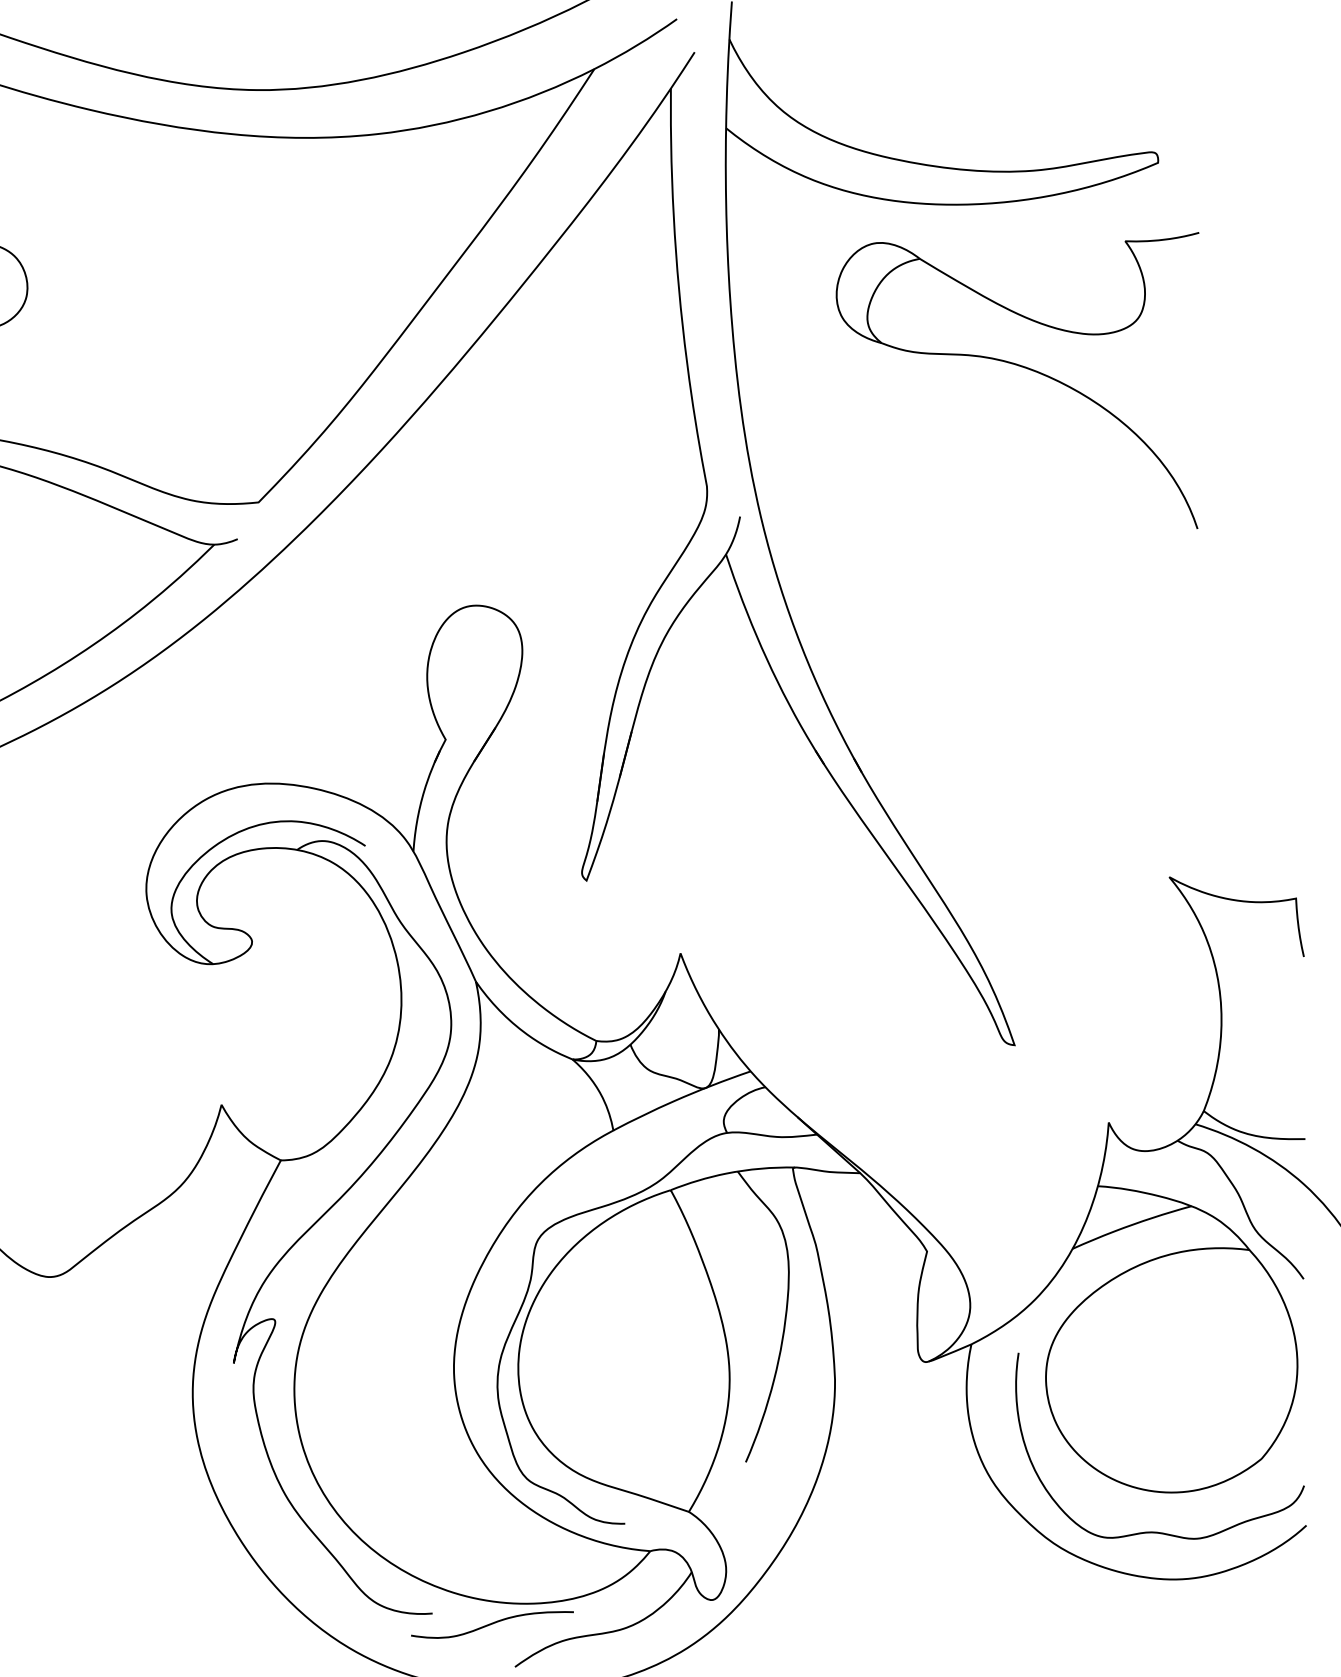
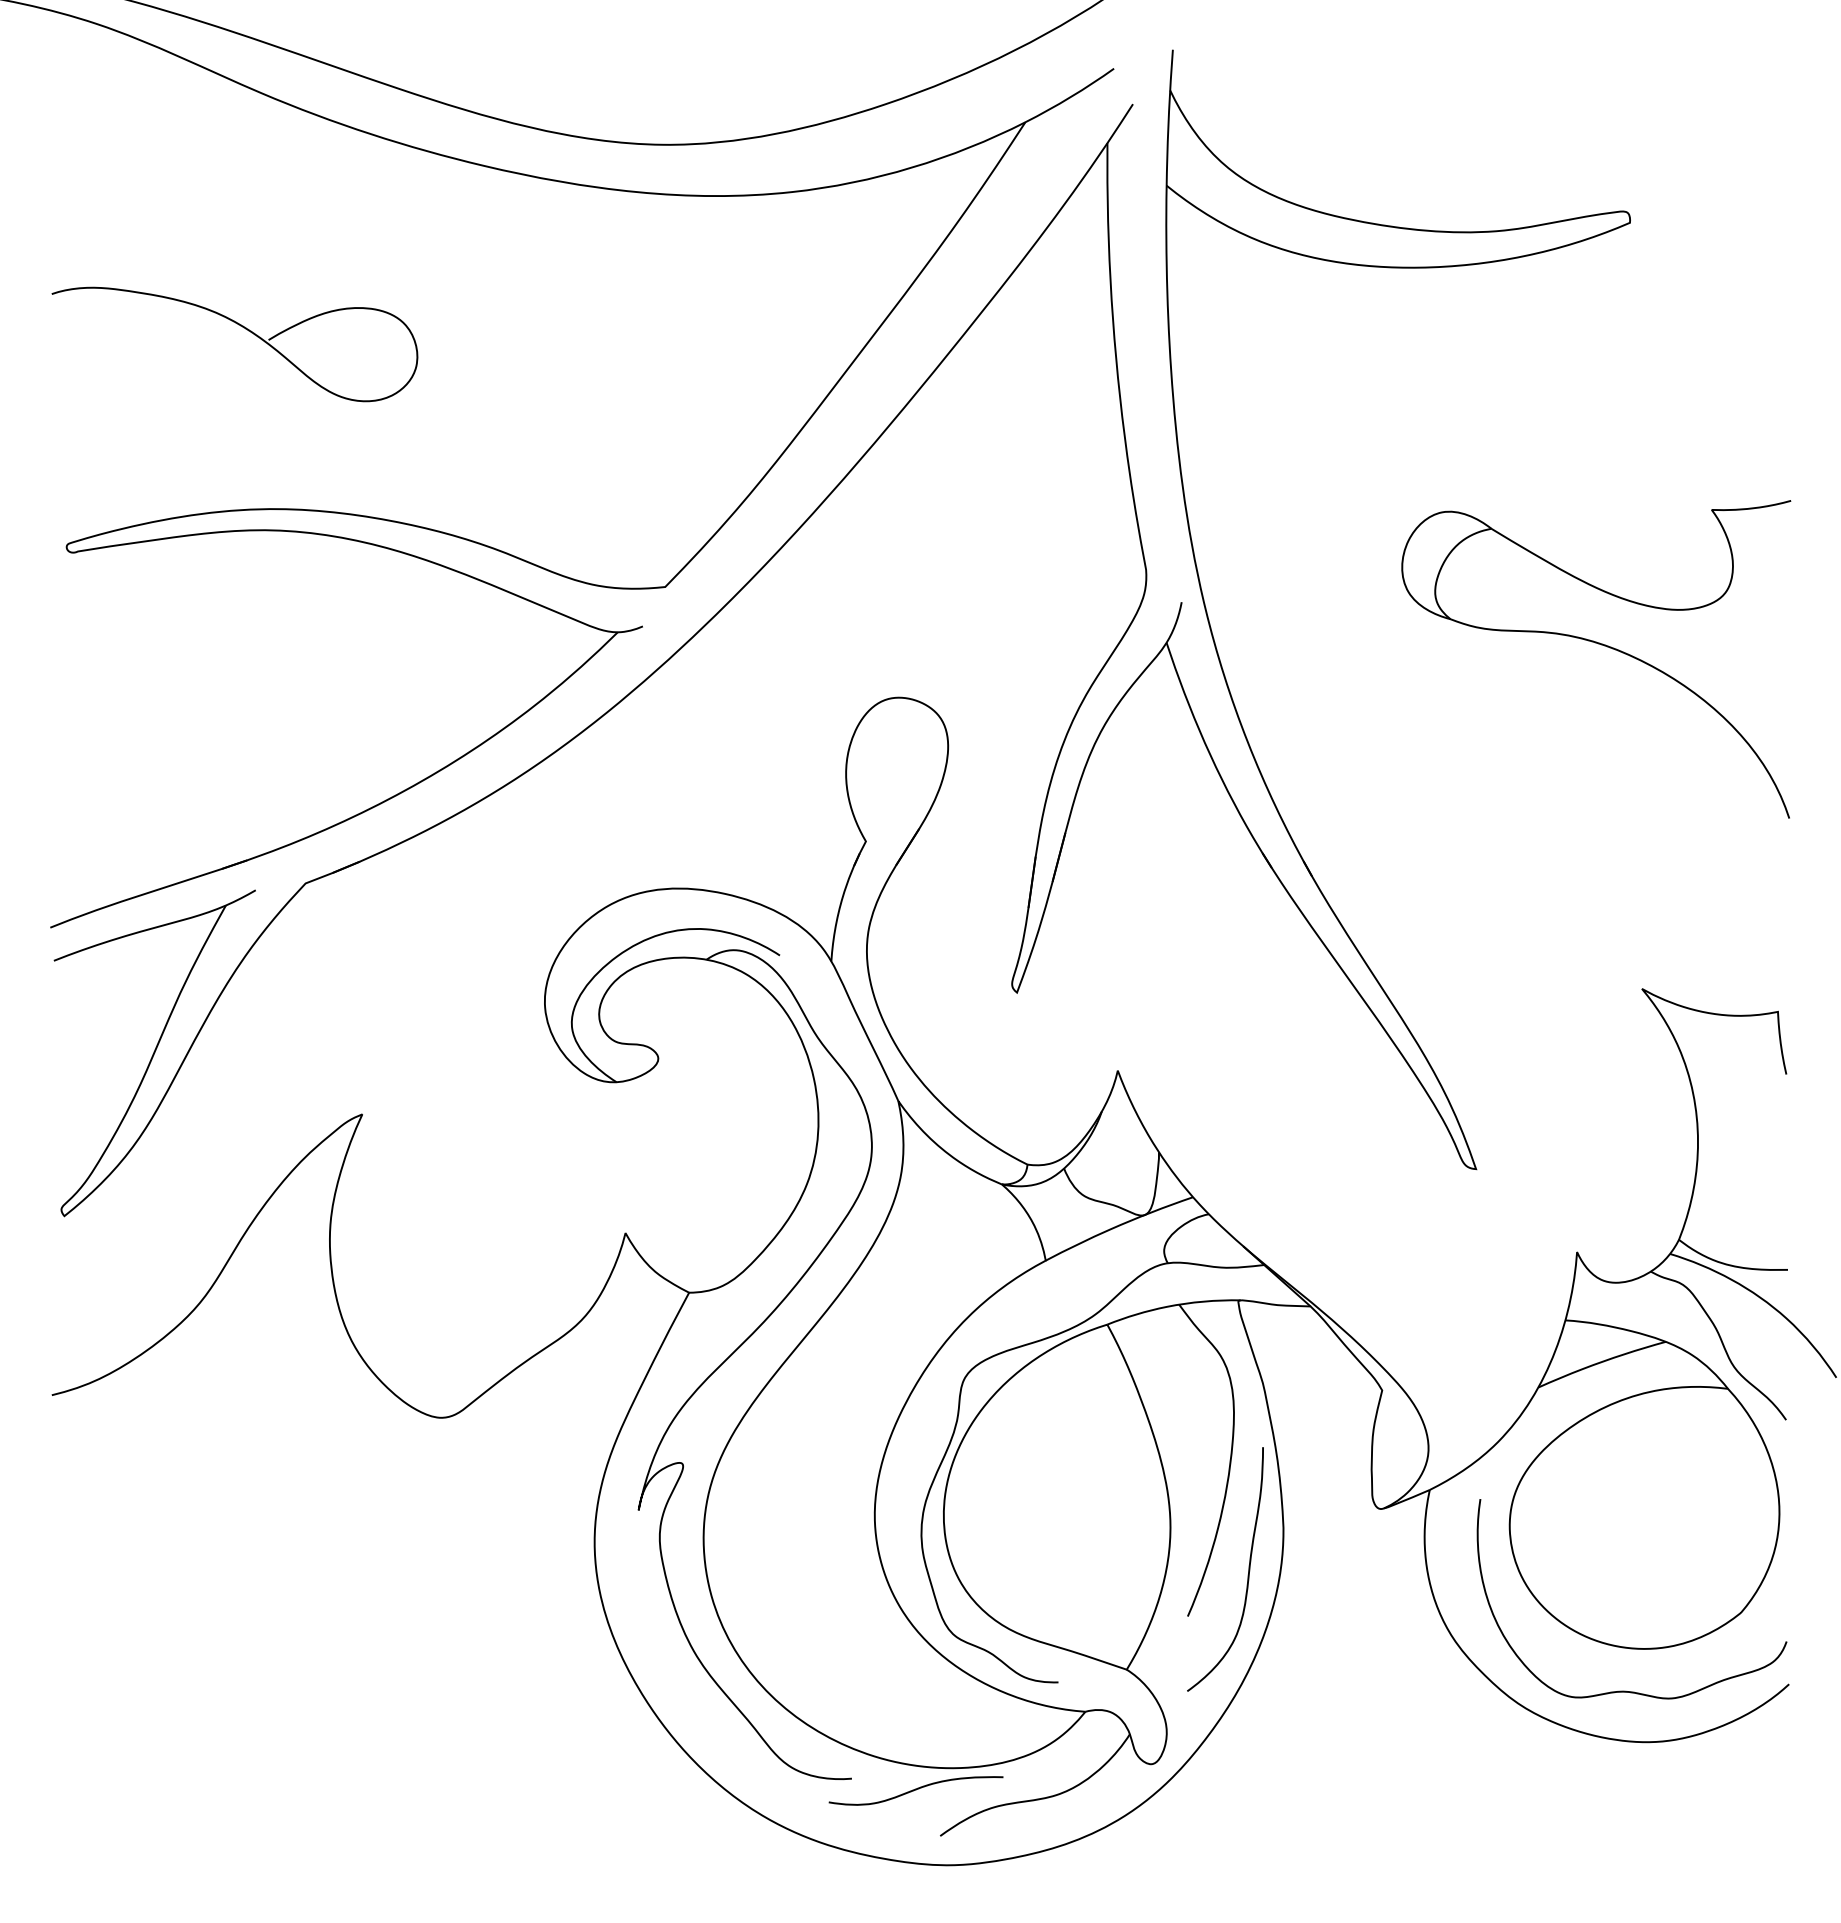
part: (1022, 367) -> (1601, 645), moved
curve: (801, 1424) -> (1247, 1575), added

